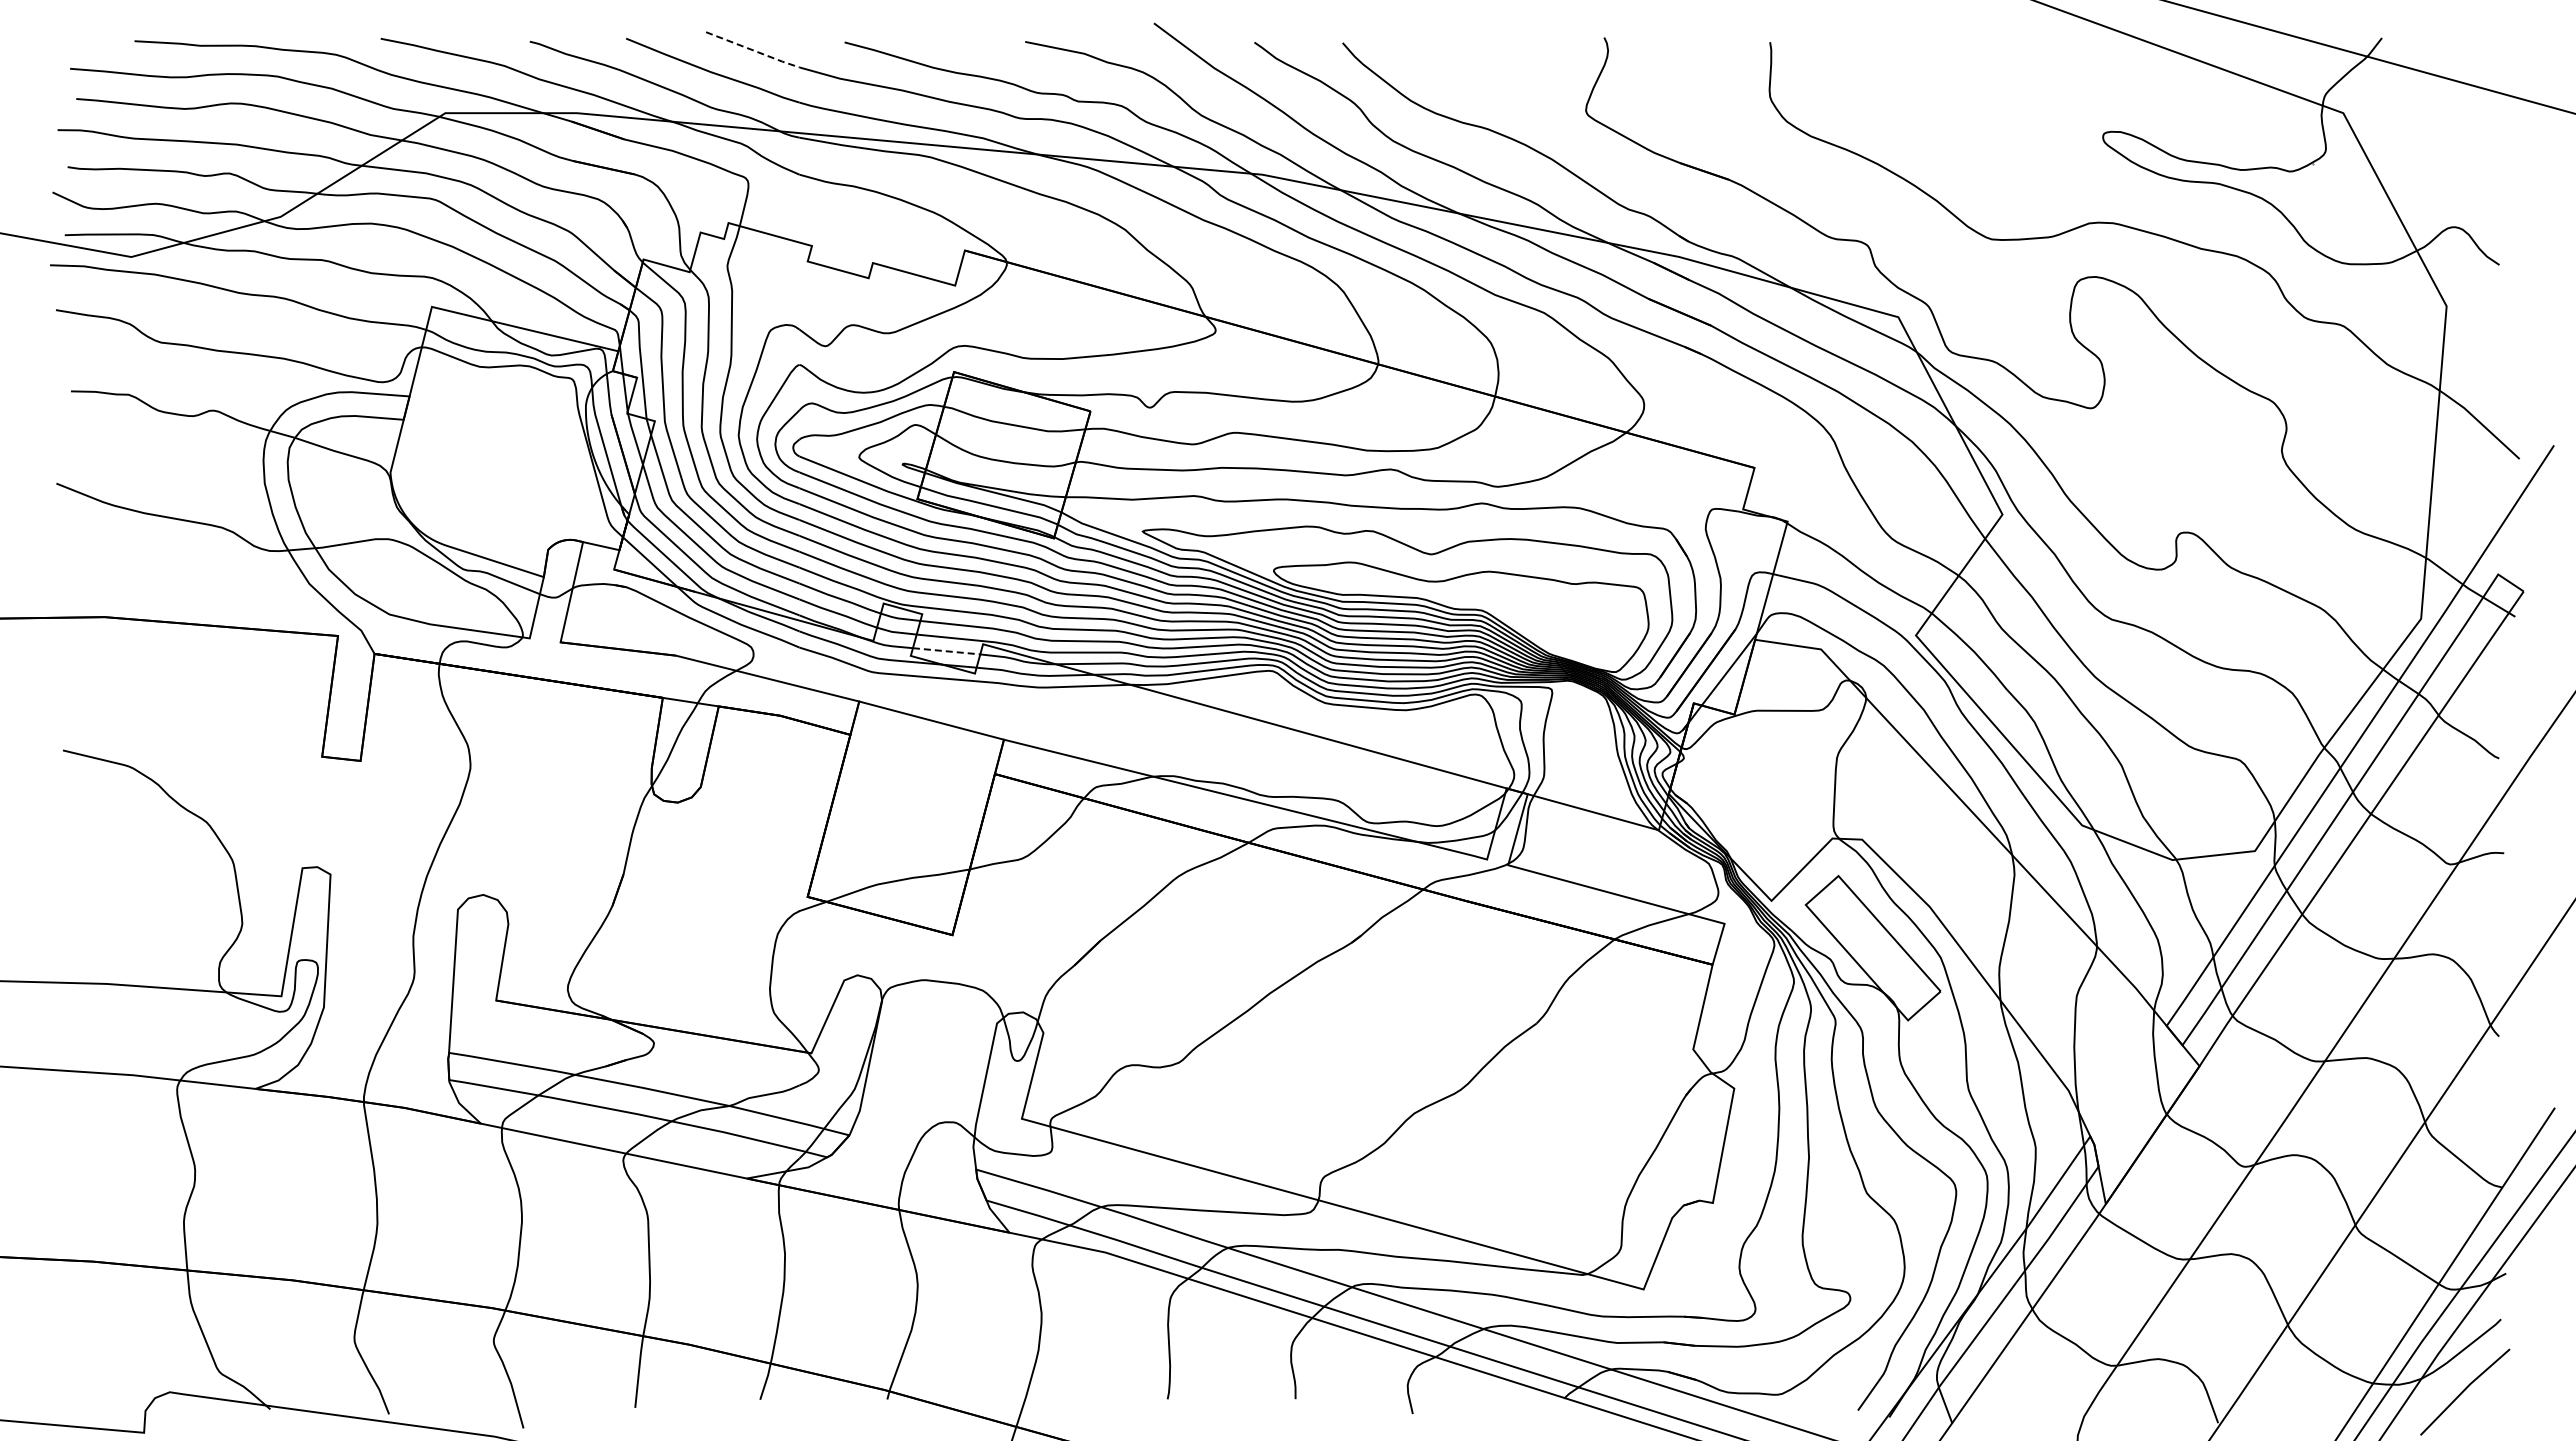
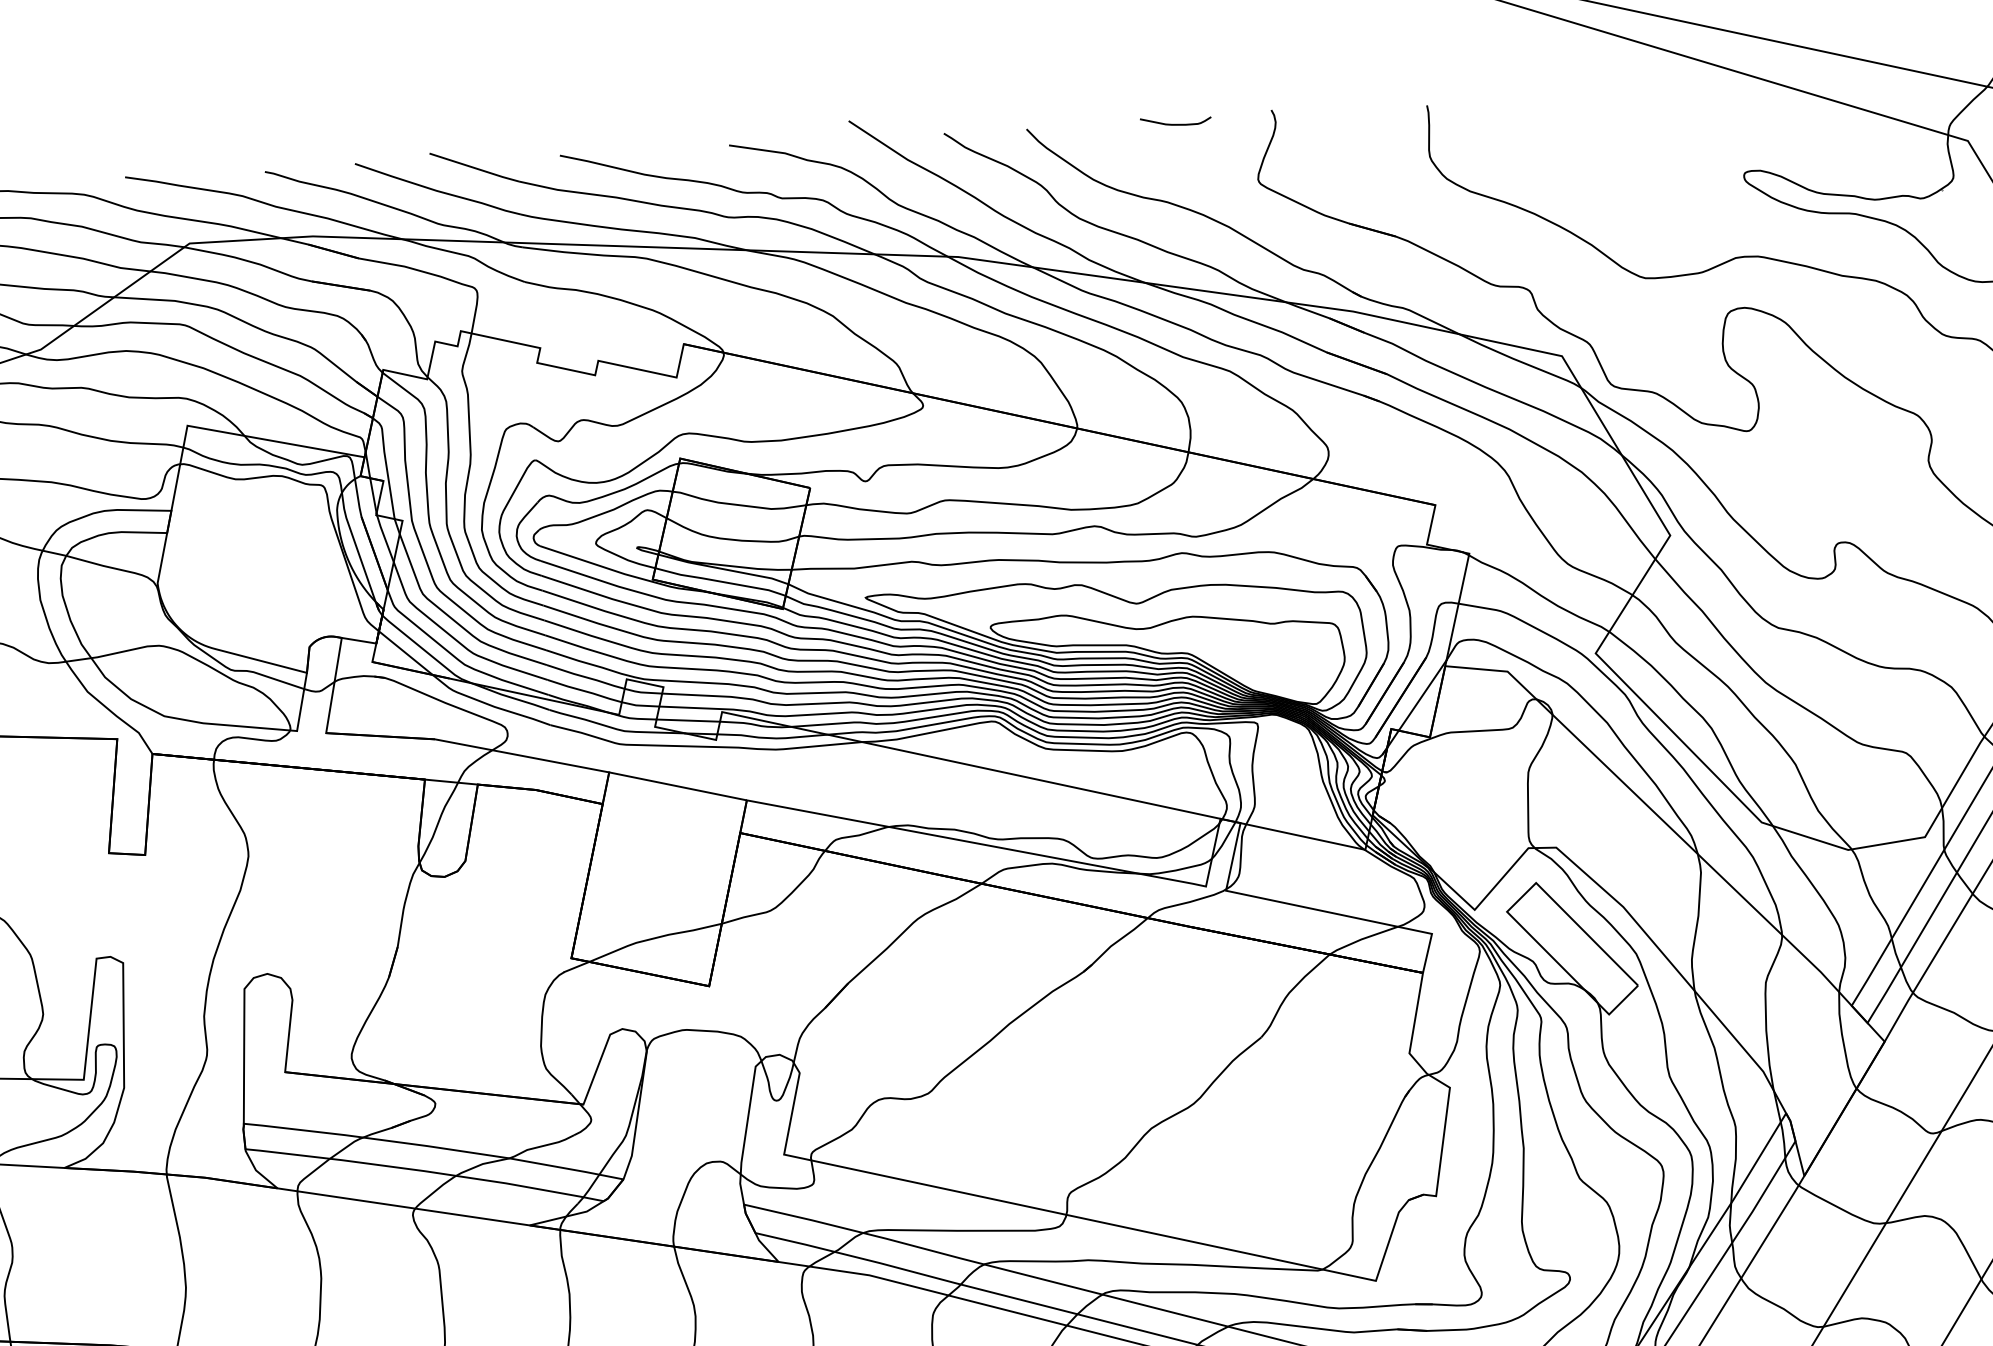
curve: (1501, 46) -> (1175, 123), added
line: (753, 50) -> (474, 168), dashed -> solid
line: (946, 651) -> (688, 720), dashed -> solid

